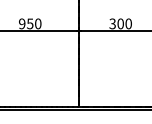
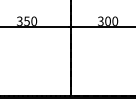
text: (22, 23) -> (20, 21), 950 -> 350

